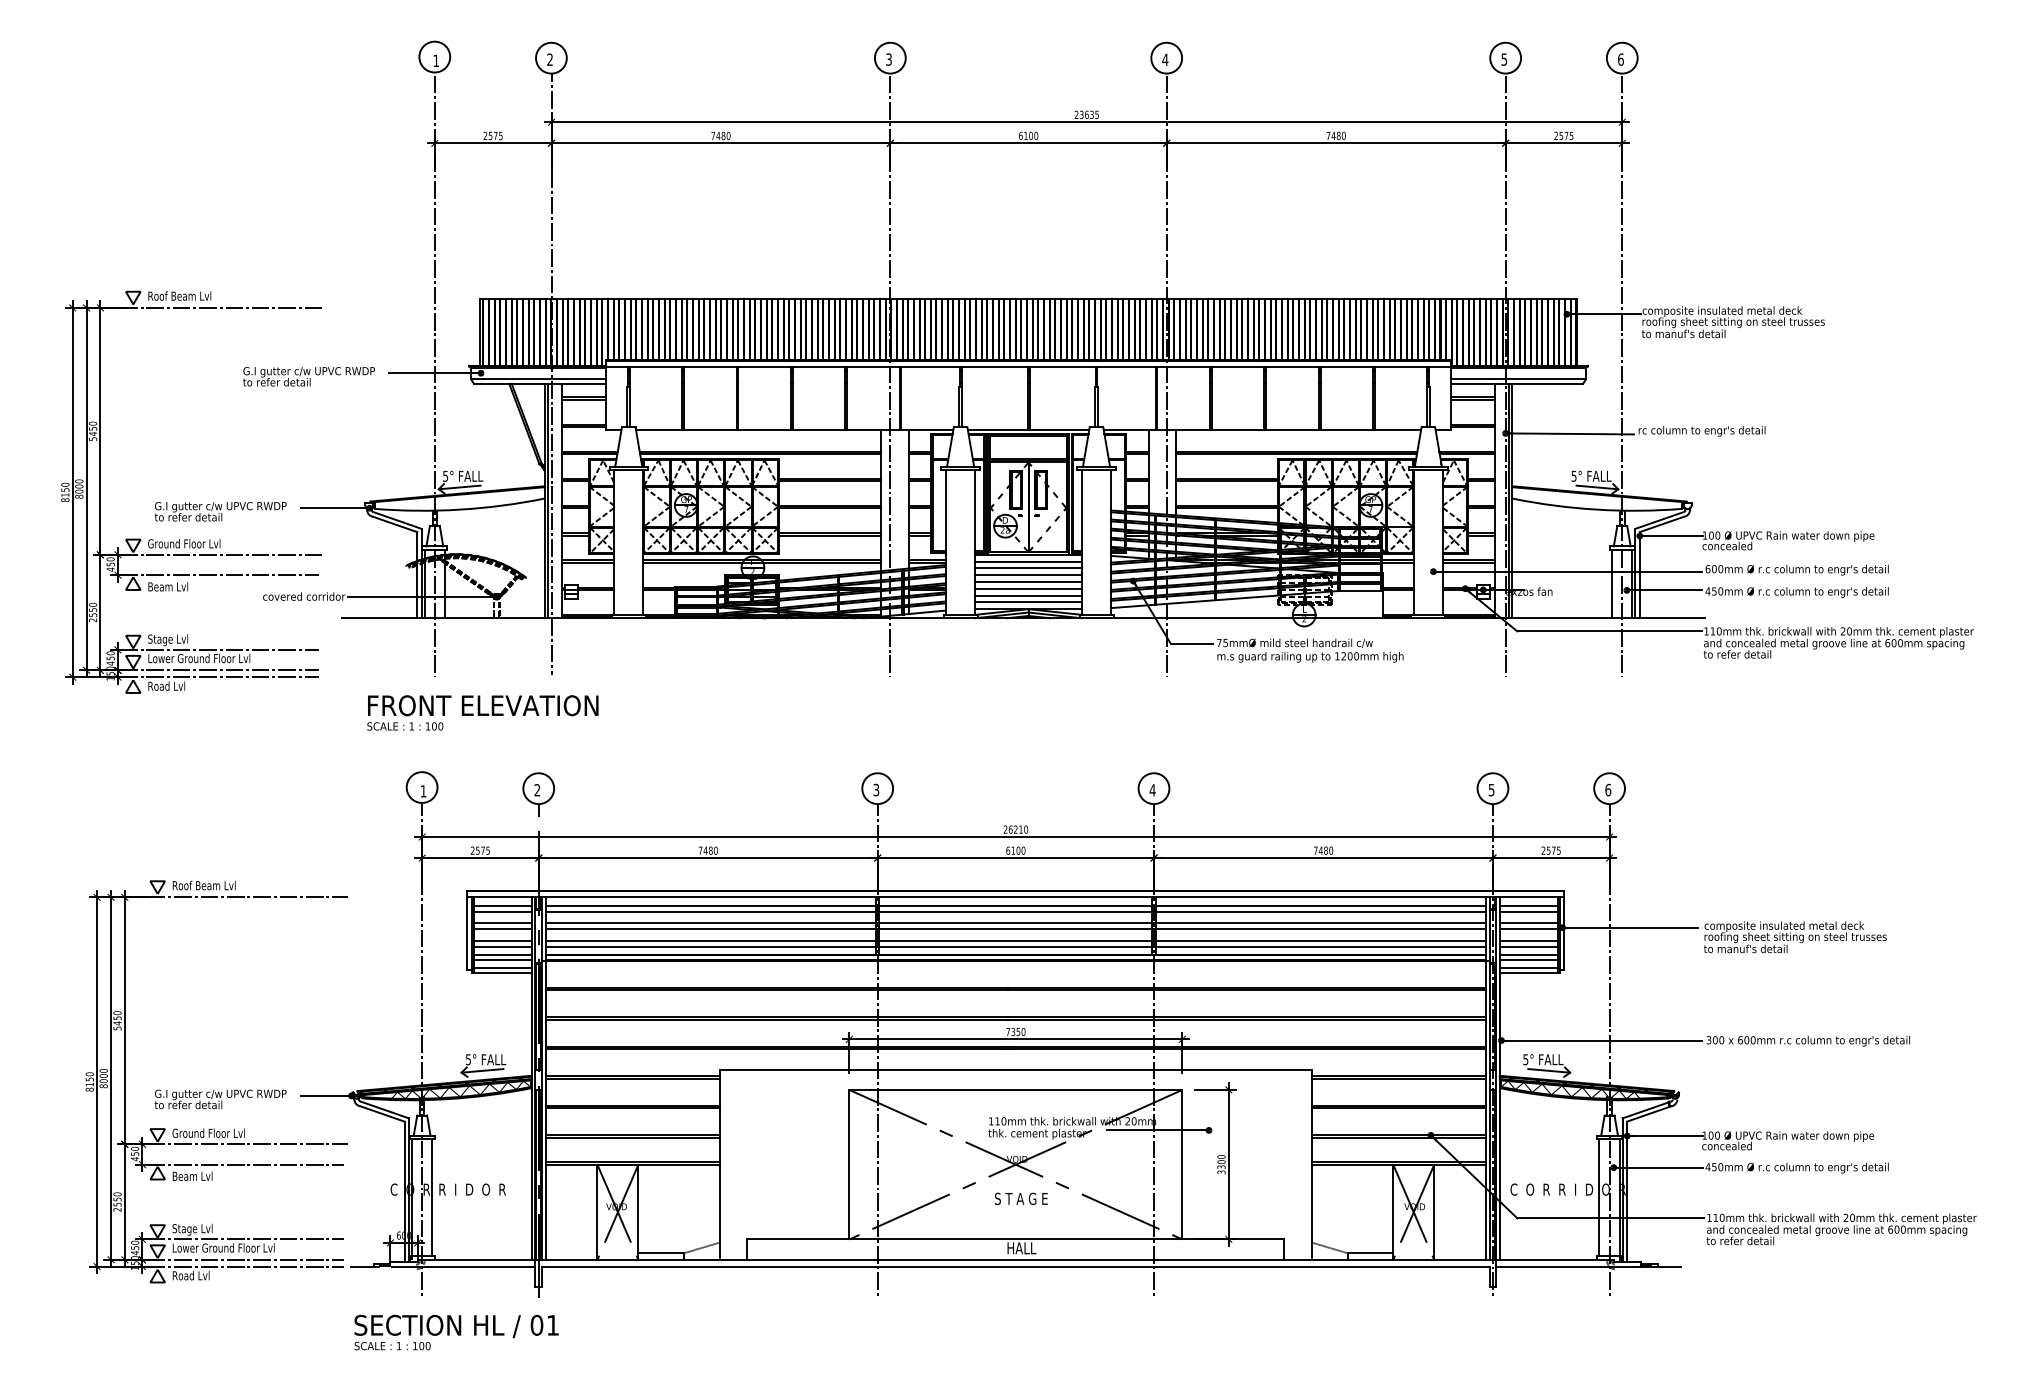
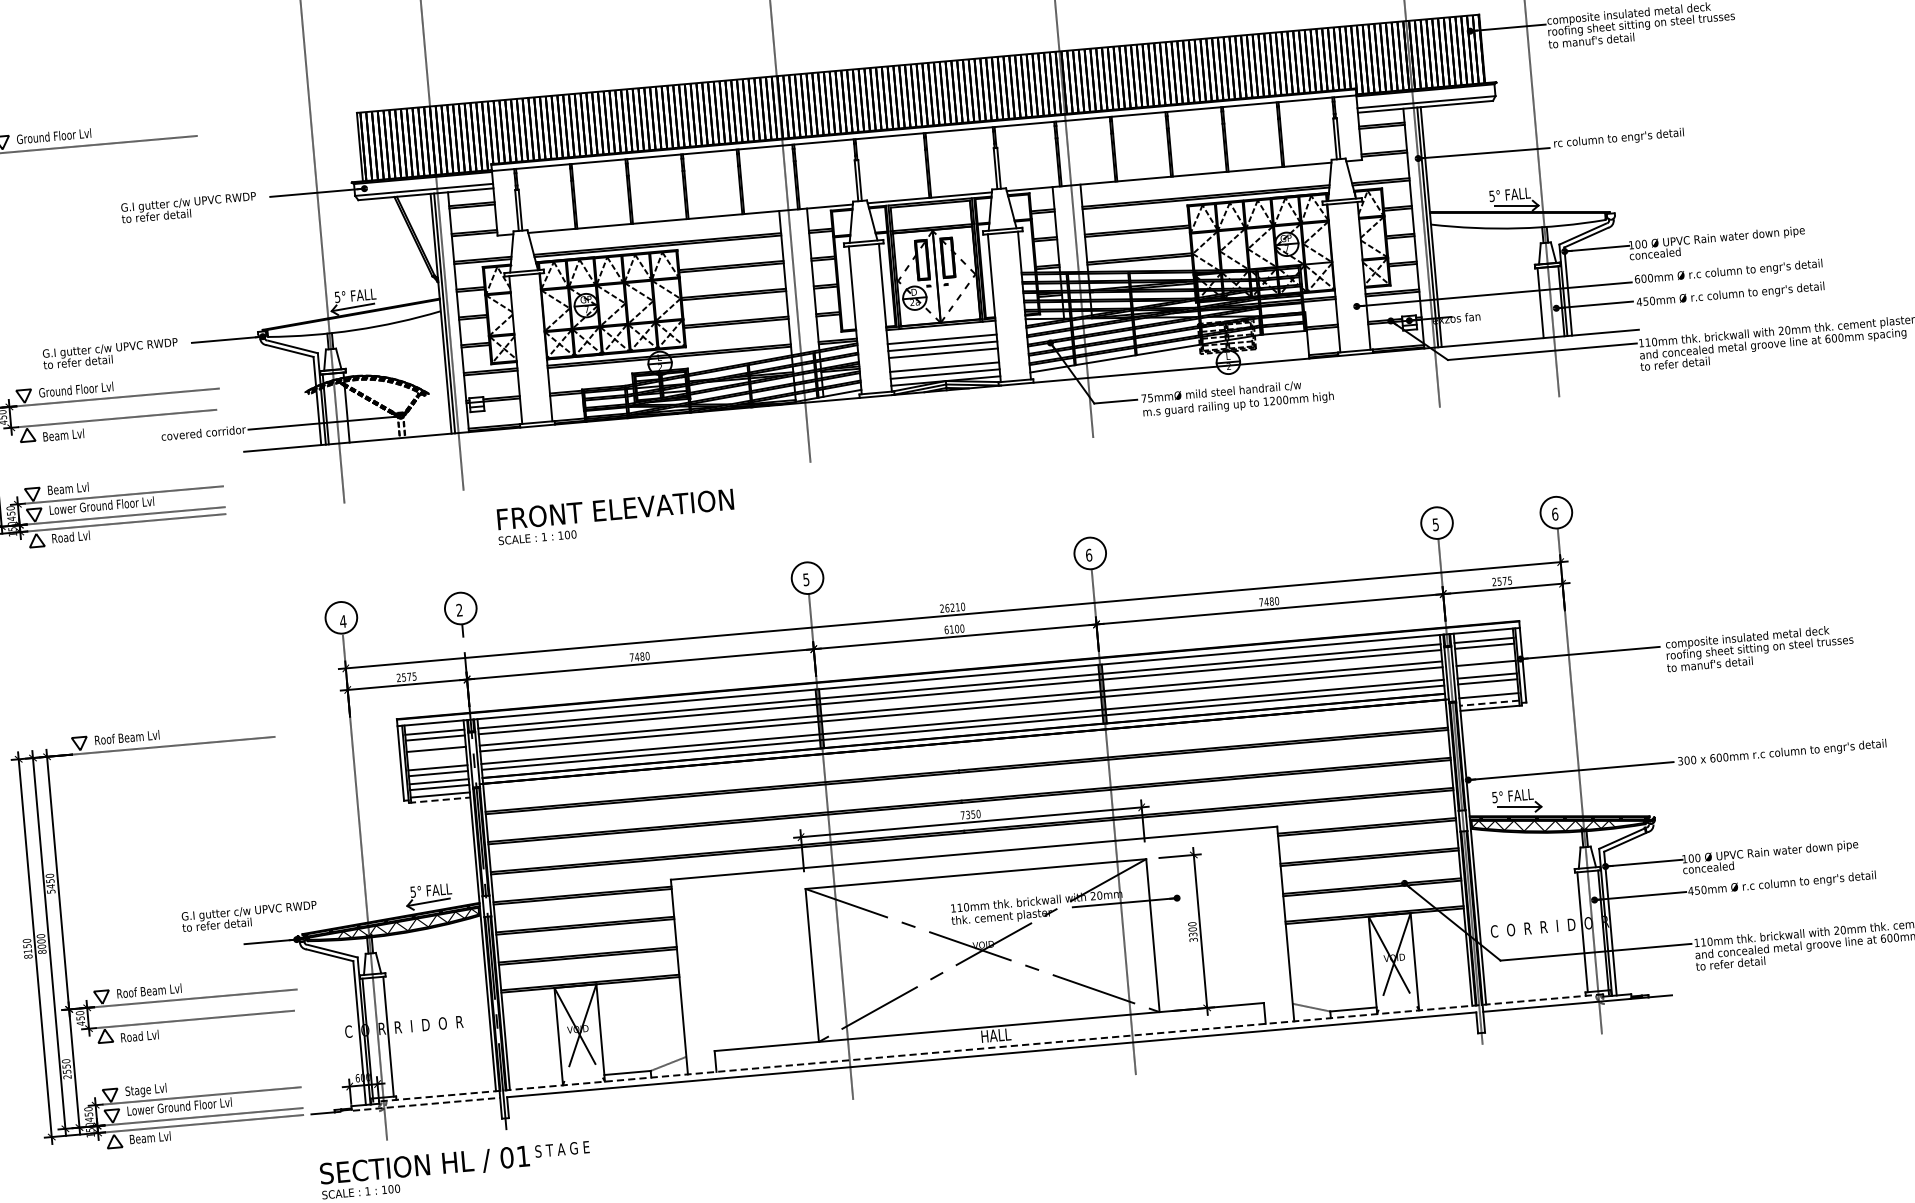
text: (184, 295) -> (54, 135), Roof Beam Lvl -> Ground Floor Lvl
line: (1028, 561) -> (941, 332), removed
line: (1028, 588) -> (943, 359), removed
text: (160, 640) -> (60, 490), Stage Lvl -> Beam Lvl
text: (482, 712) -> (615, 516), moved
text: (876, 789) -> (806, 579), 3 -> 5
text: (1152, 790) -> (1088, 555), 4 -> 6
text: (423, 791) -> (343, 621), 1 -> 4
line: (1528, 923) -> (1485, 657), removed
line: (502, 928) -> (436, 754), removed
line: (1528, 954) -> (1488, 689), removed
line: (1528, 967) -> (1489, 702), solid -> dashed
line: (502, 972) -> (440, 799), solid -> dashed
text: (220, 1099) -> (249, 916), moved
text: (208, 1132) -> (153, 989), Ground Floor Lvl -> Roof Beam Lvl
text: (192, 1175) -> (141, 1035), Beam Lvl -> Road Lvl
text: (1021, 1198) -> (562, 1148), moved
line: (1015, 1259) -> (990, 1047), solid -> dashed
line: (463, 1266) -> (426, 1104), solid -> dashed
text: (192, 1275) -> (150, 1137), Road Lvl -> Beam Lvl

